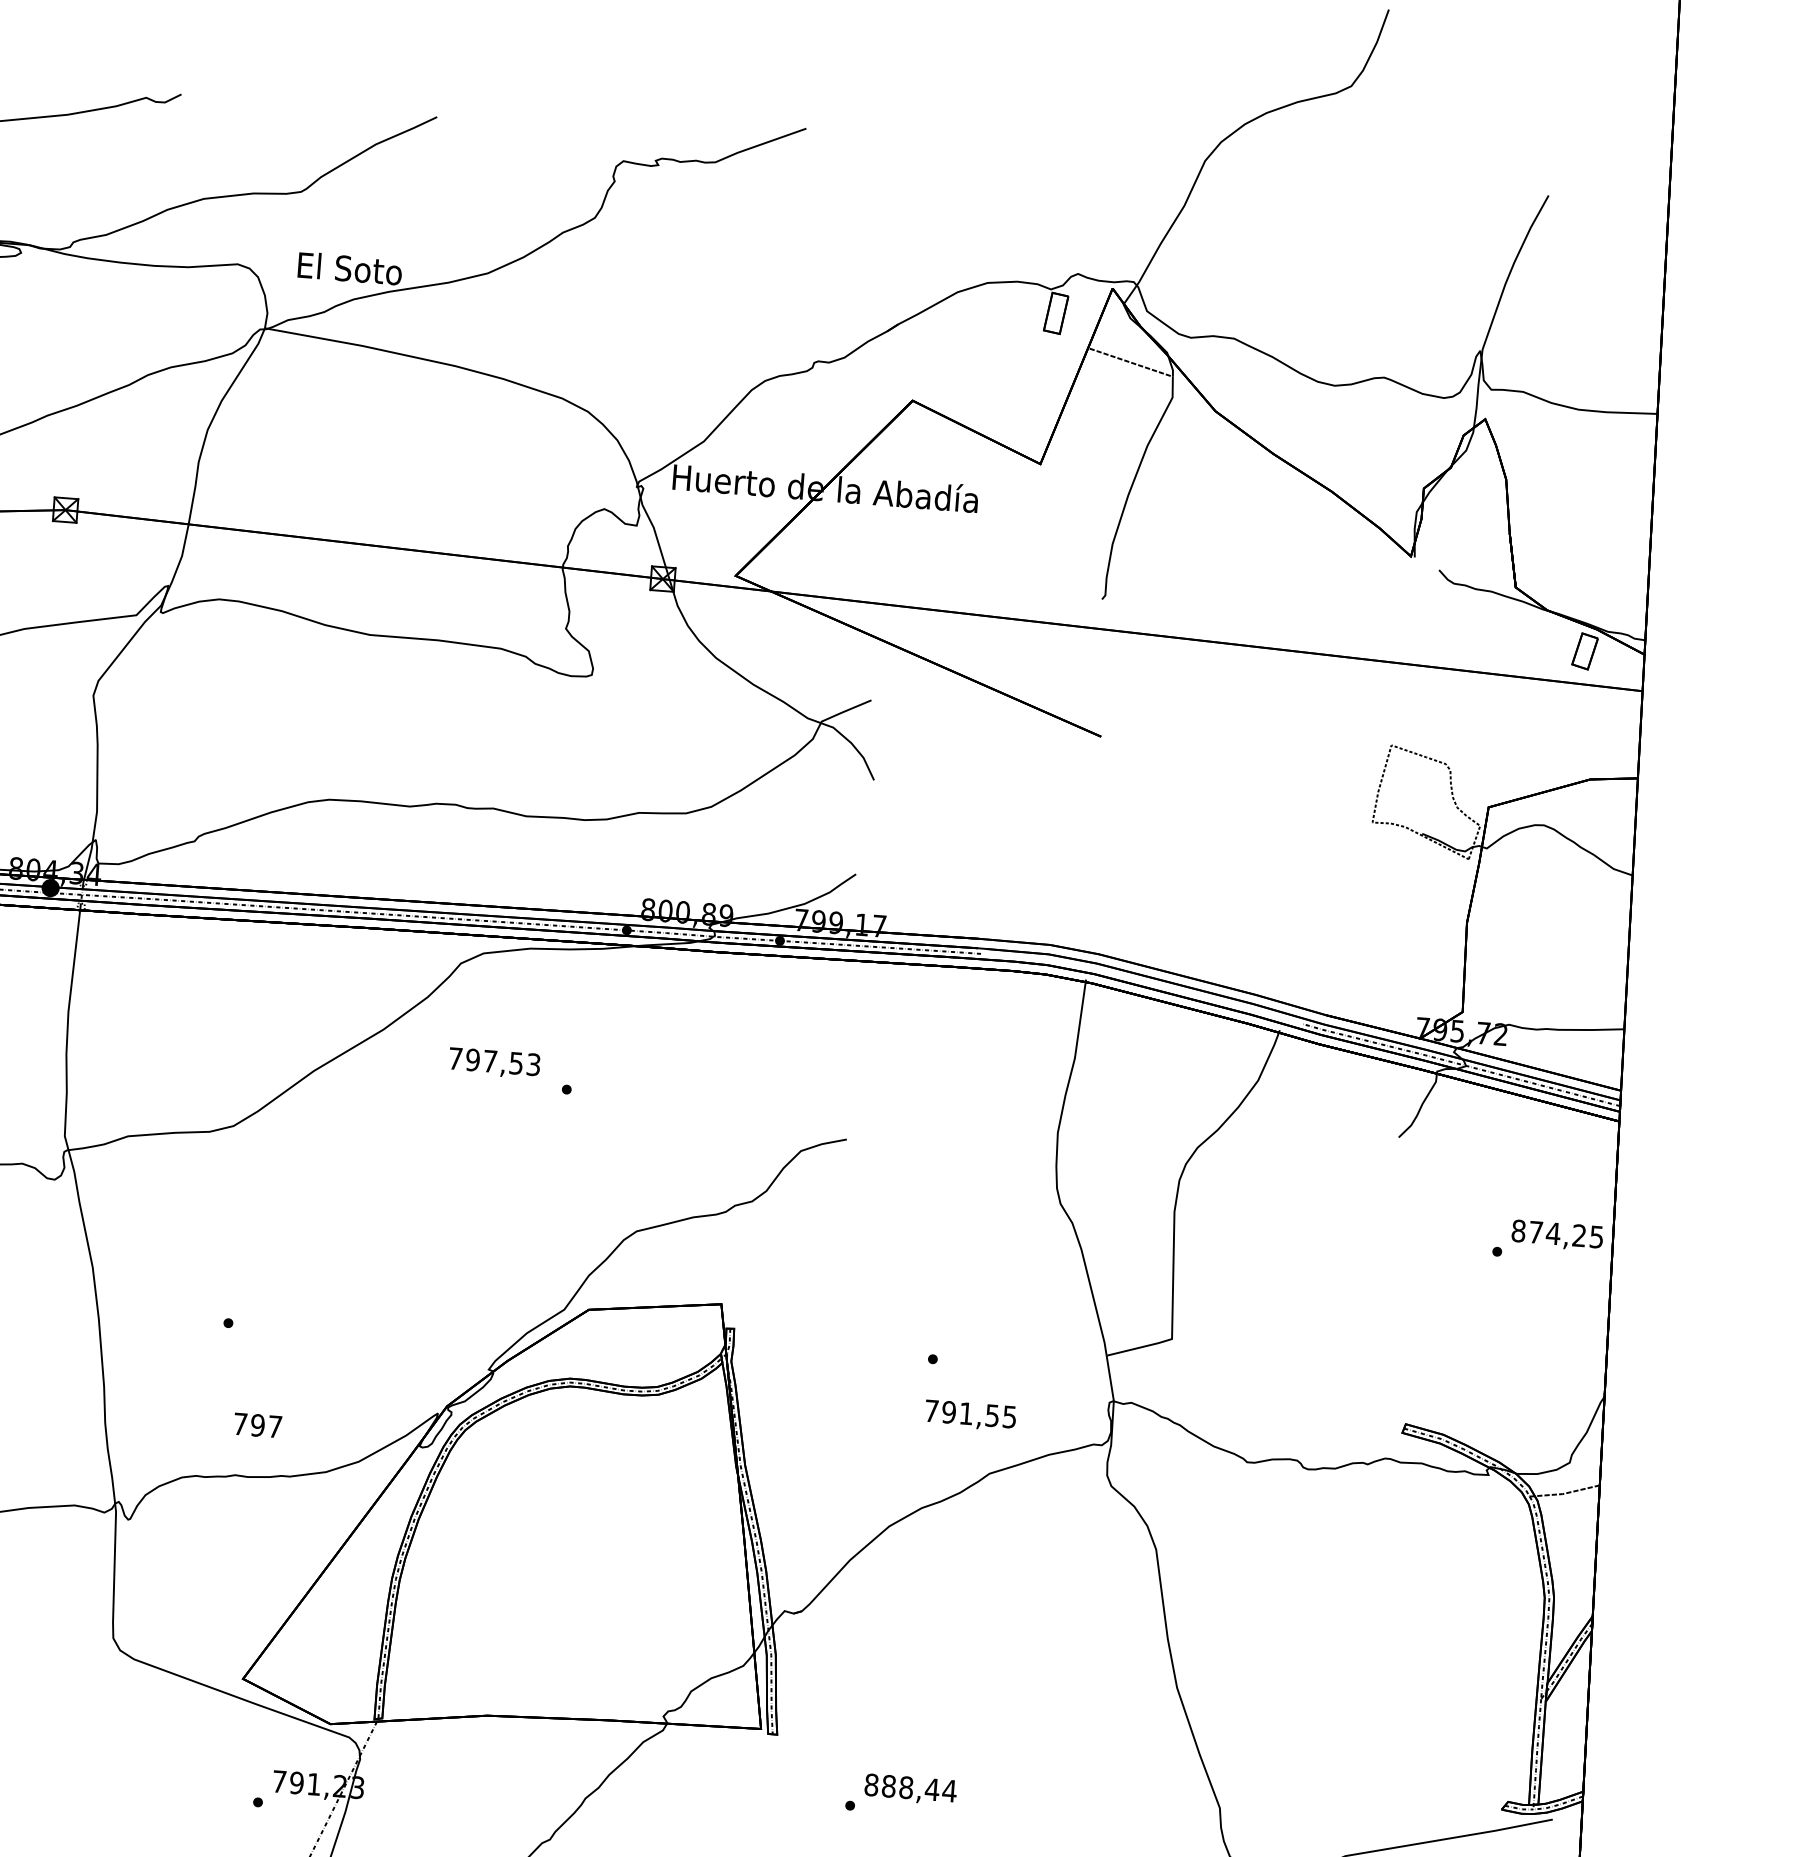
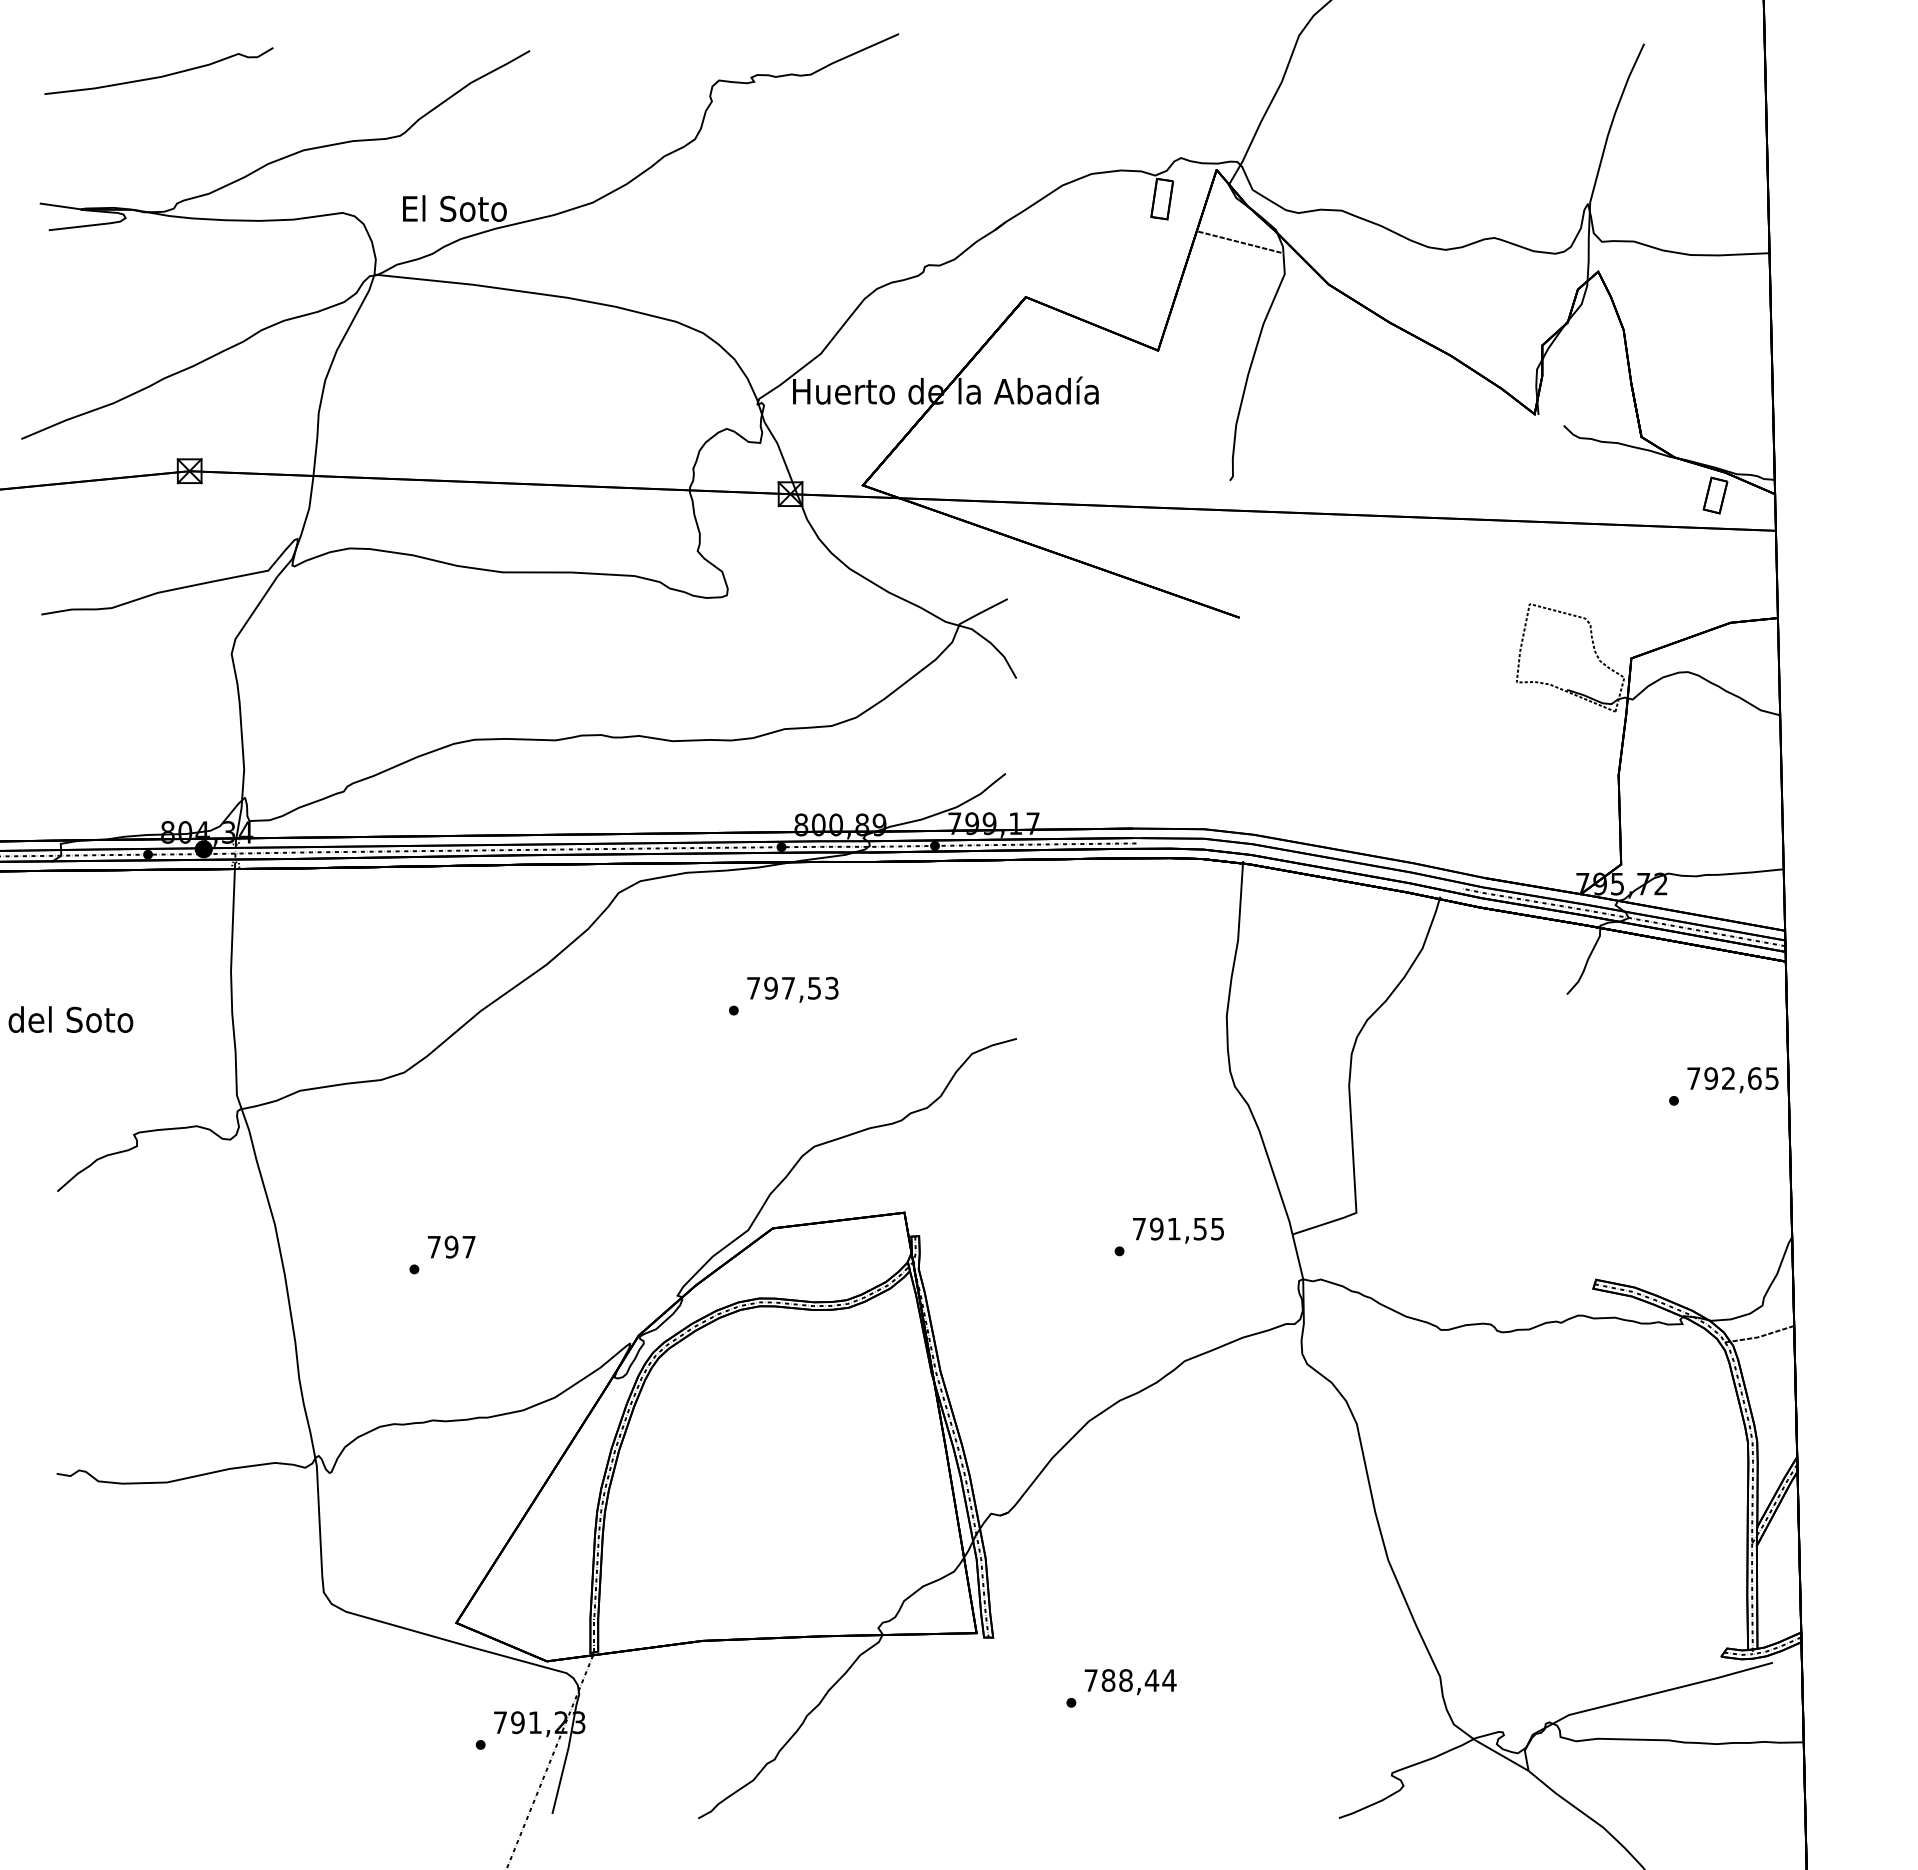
text: (494, 1062) -> (792, 989), moved
text: (1549, 1233) -> (1724, 1078), 874,25 -> 792,65
text: (970, 1415) -> (1178, 1230), moved
text: (257, 1424) -> (451, 1246), moved
text: (870, 1784) -> (1090, 1680), 888,44 -> 788,44

